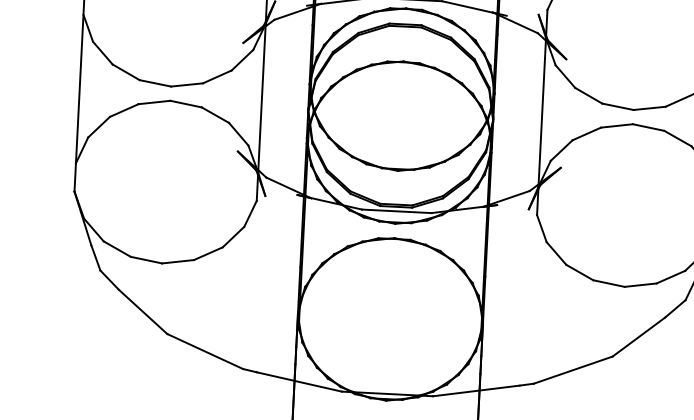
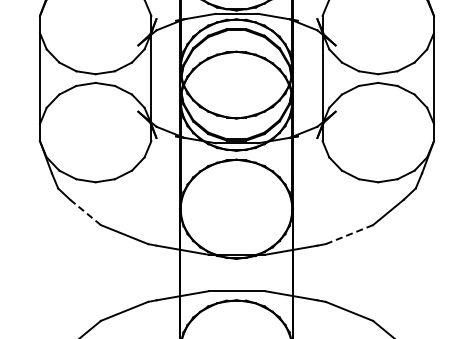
line: (143, 312) -> (85, 212), solid -> dashed
line: (573, 369) -> (349, 234), solid -> dashed

